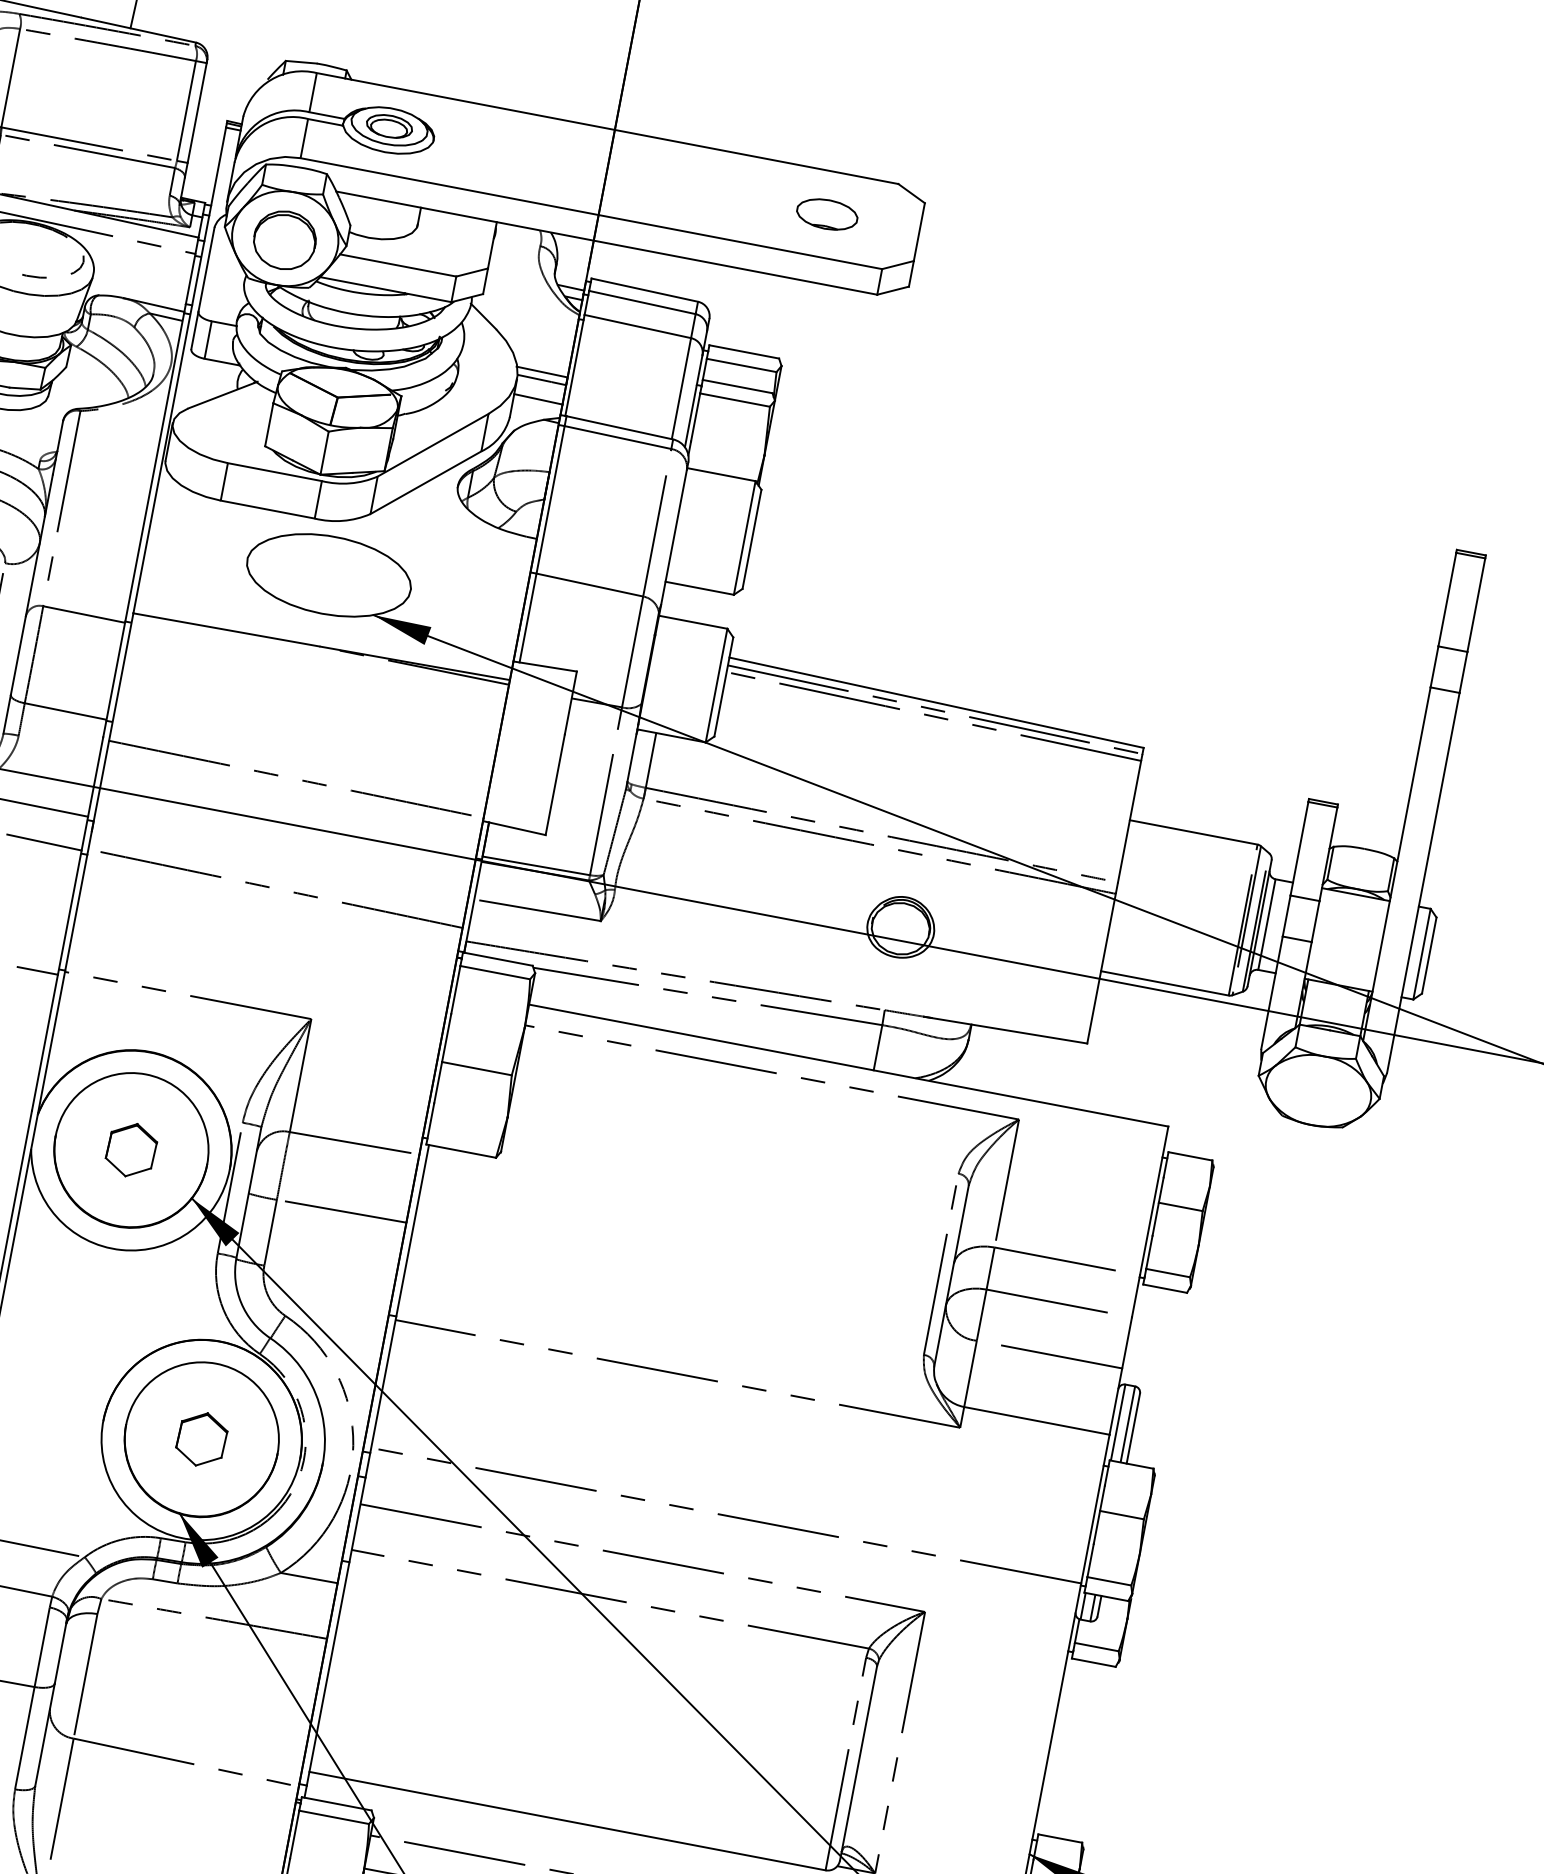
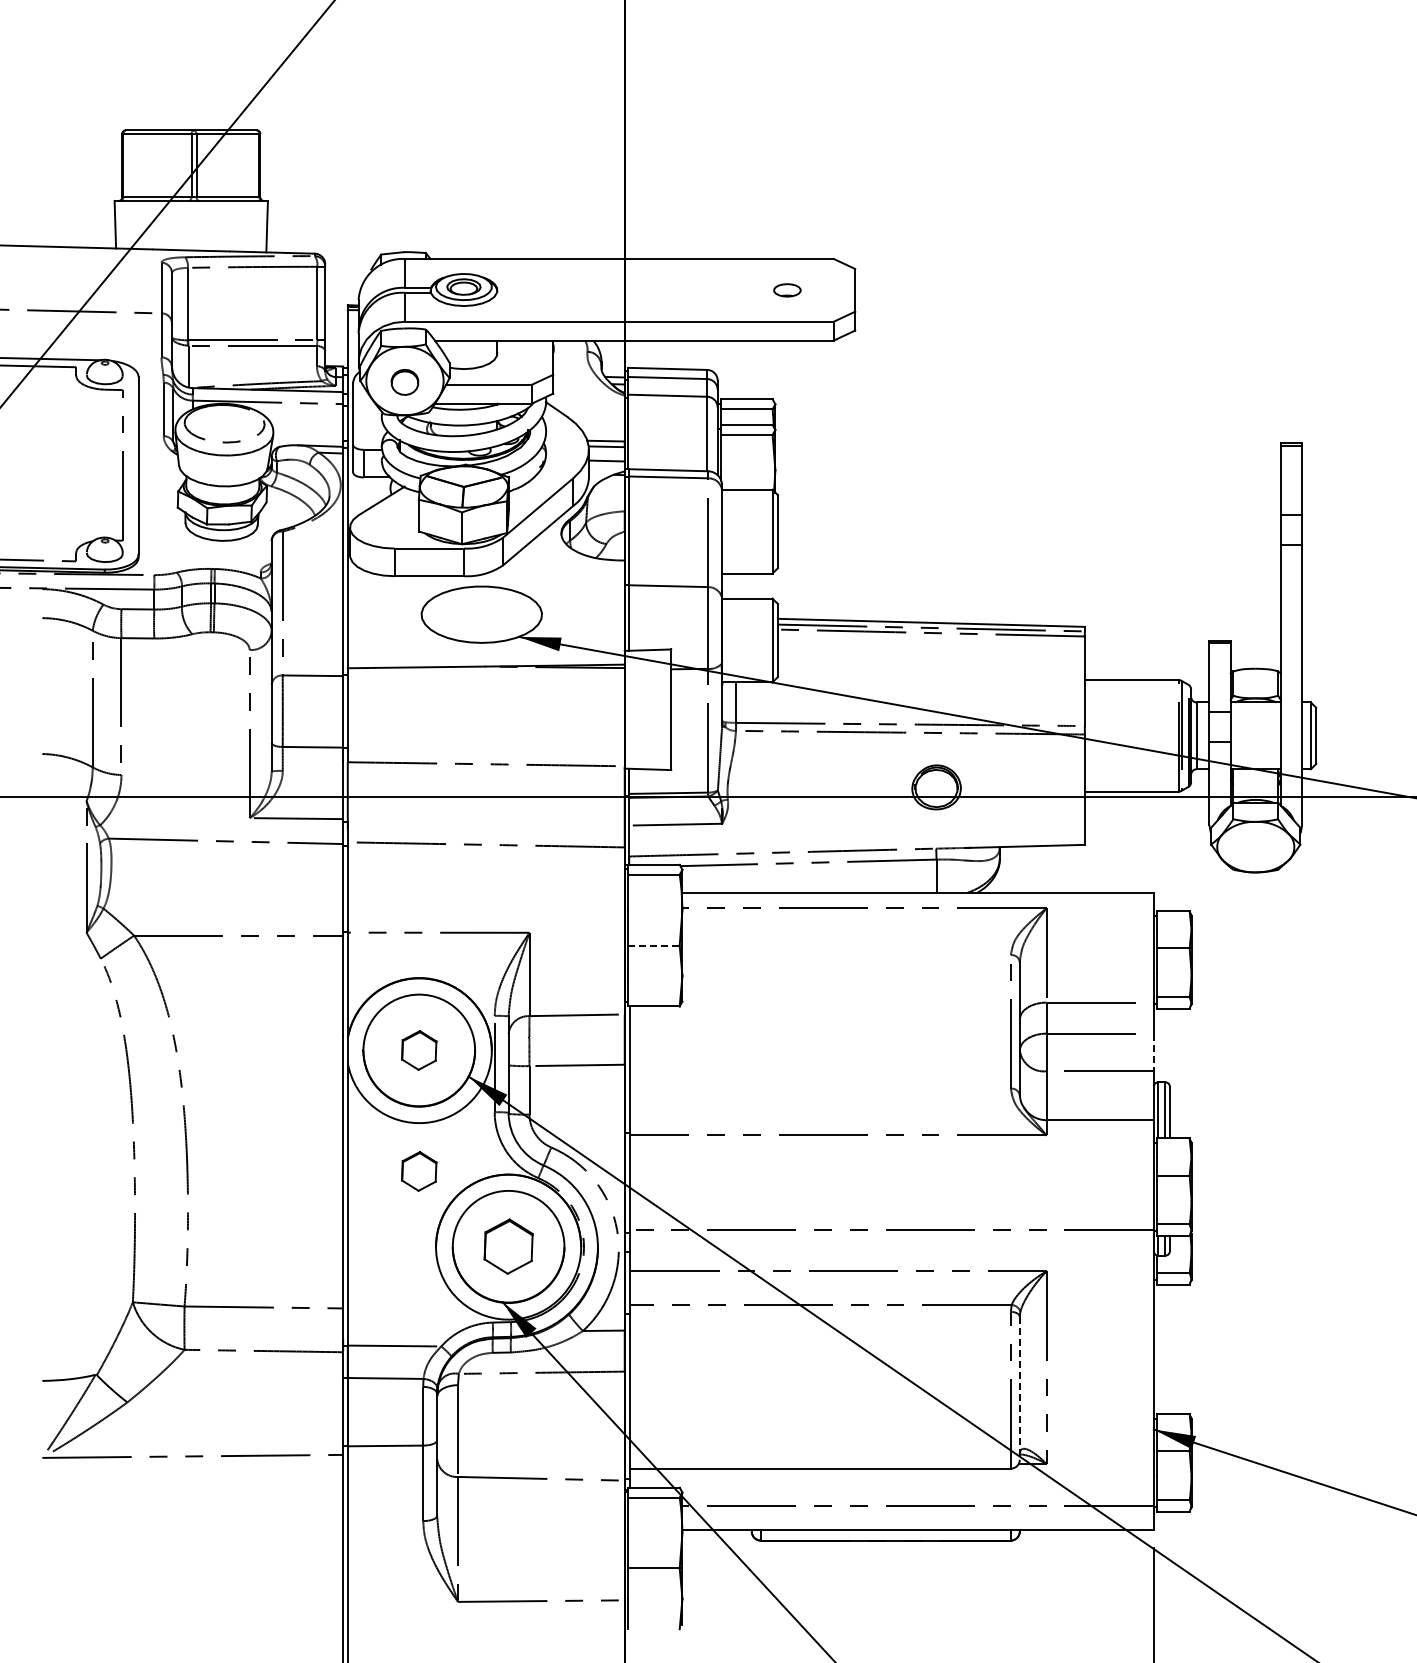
part: (827, 214) -> (787, 290), size x0.6
part: (284, 240) -> (404, 382), size x0.6
line: (477, 1068) -> (654, 945), solid -> dashed
part: (100, 1314) -> (419, 1171), added
line: (1126, 1342) -> (1153, 1052), solid -> dashed
part: (201, 1439) -> (508, 1246), size x1.4
line: (858, 1763) -> (1019, 1388), solid -> dashed

